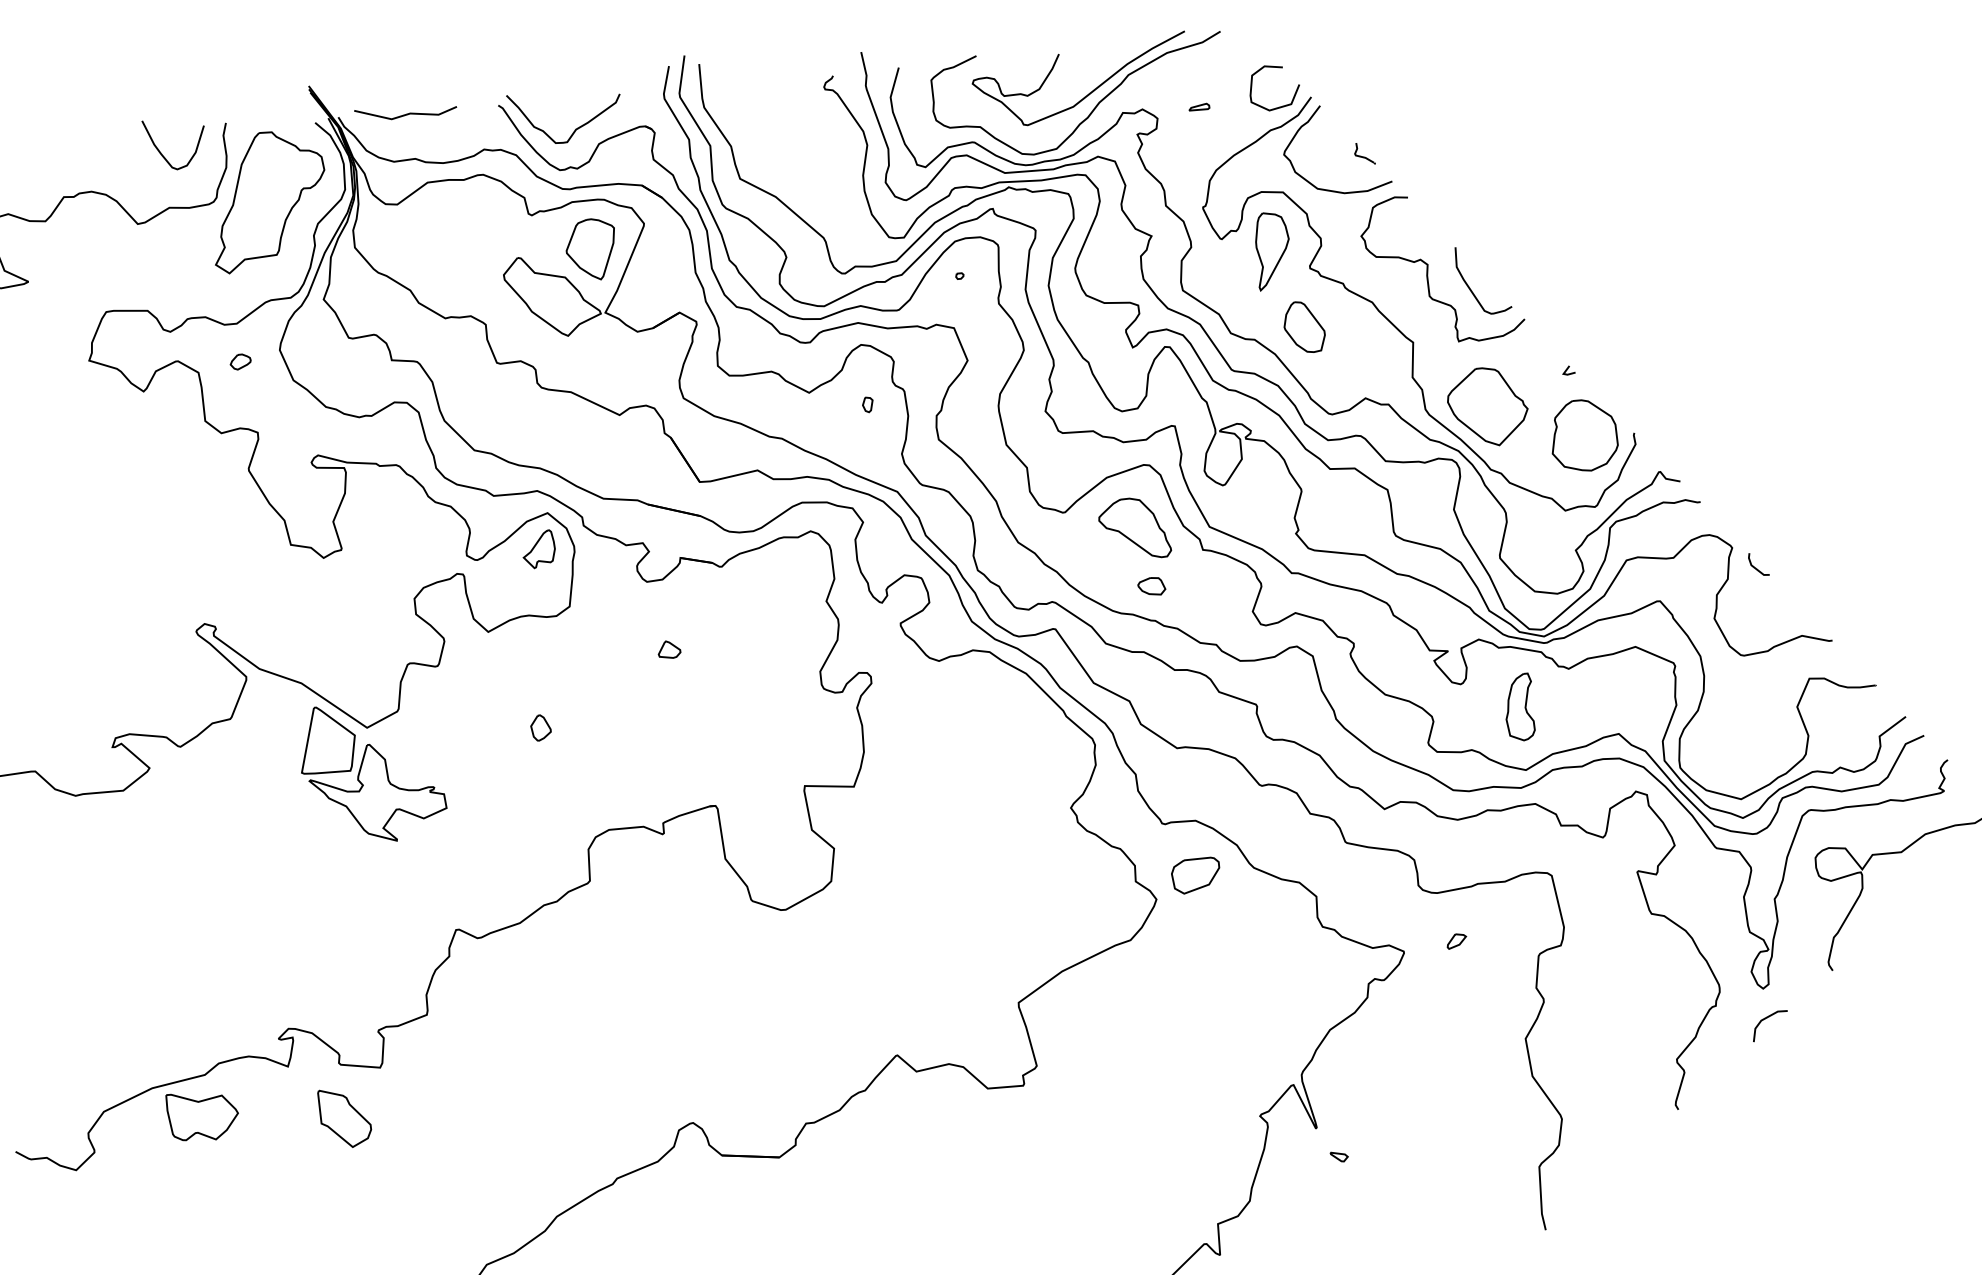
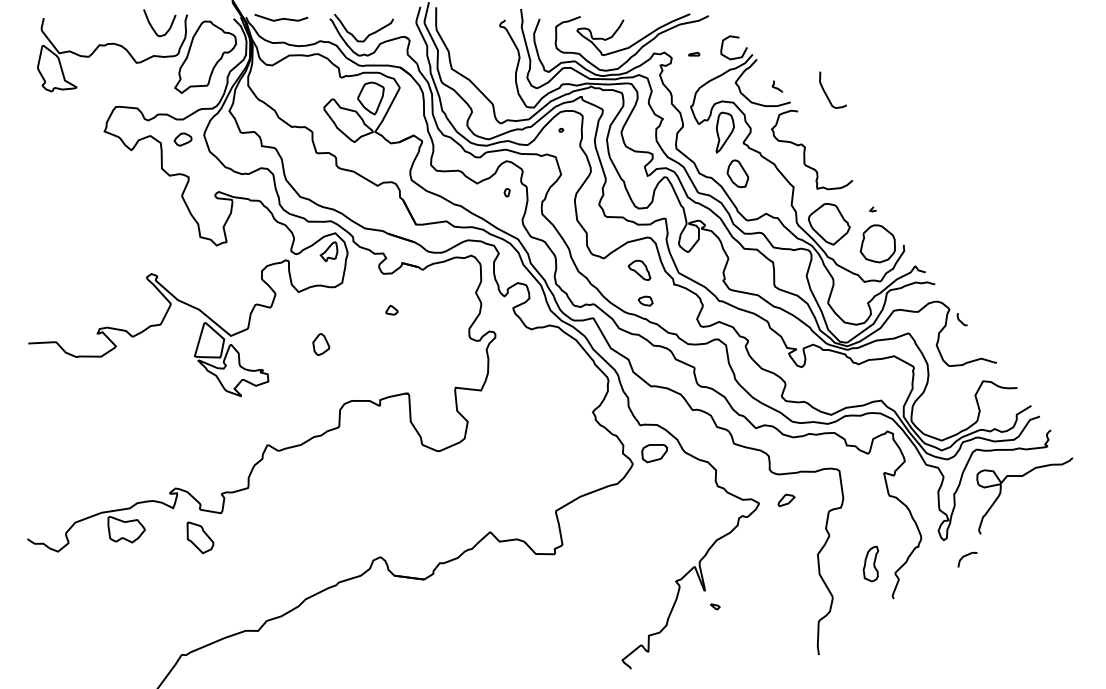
curve: (1473, 289) -> (827, 94), moved
part: (241, 361) -> (183, 139), size x1.6
part: (1134, 529) -> (639, 270), size x0.6
part: (1518, 706) -> (870, 563), moved
part: (541, 727) -> (321, 344), size x1.6
part: (1457, 941) -> (787, 500), size x1.6
line: (1767, 1019) -> (966, 556), moved

